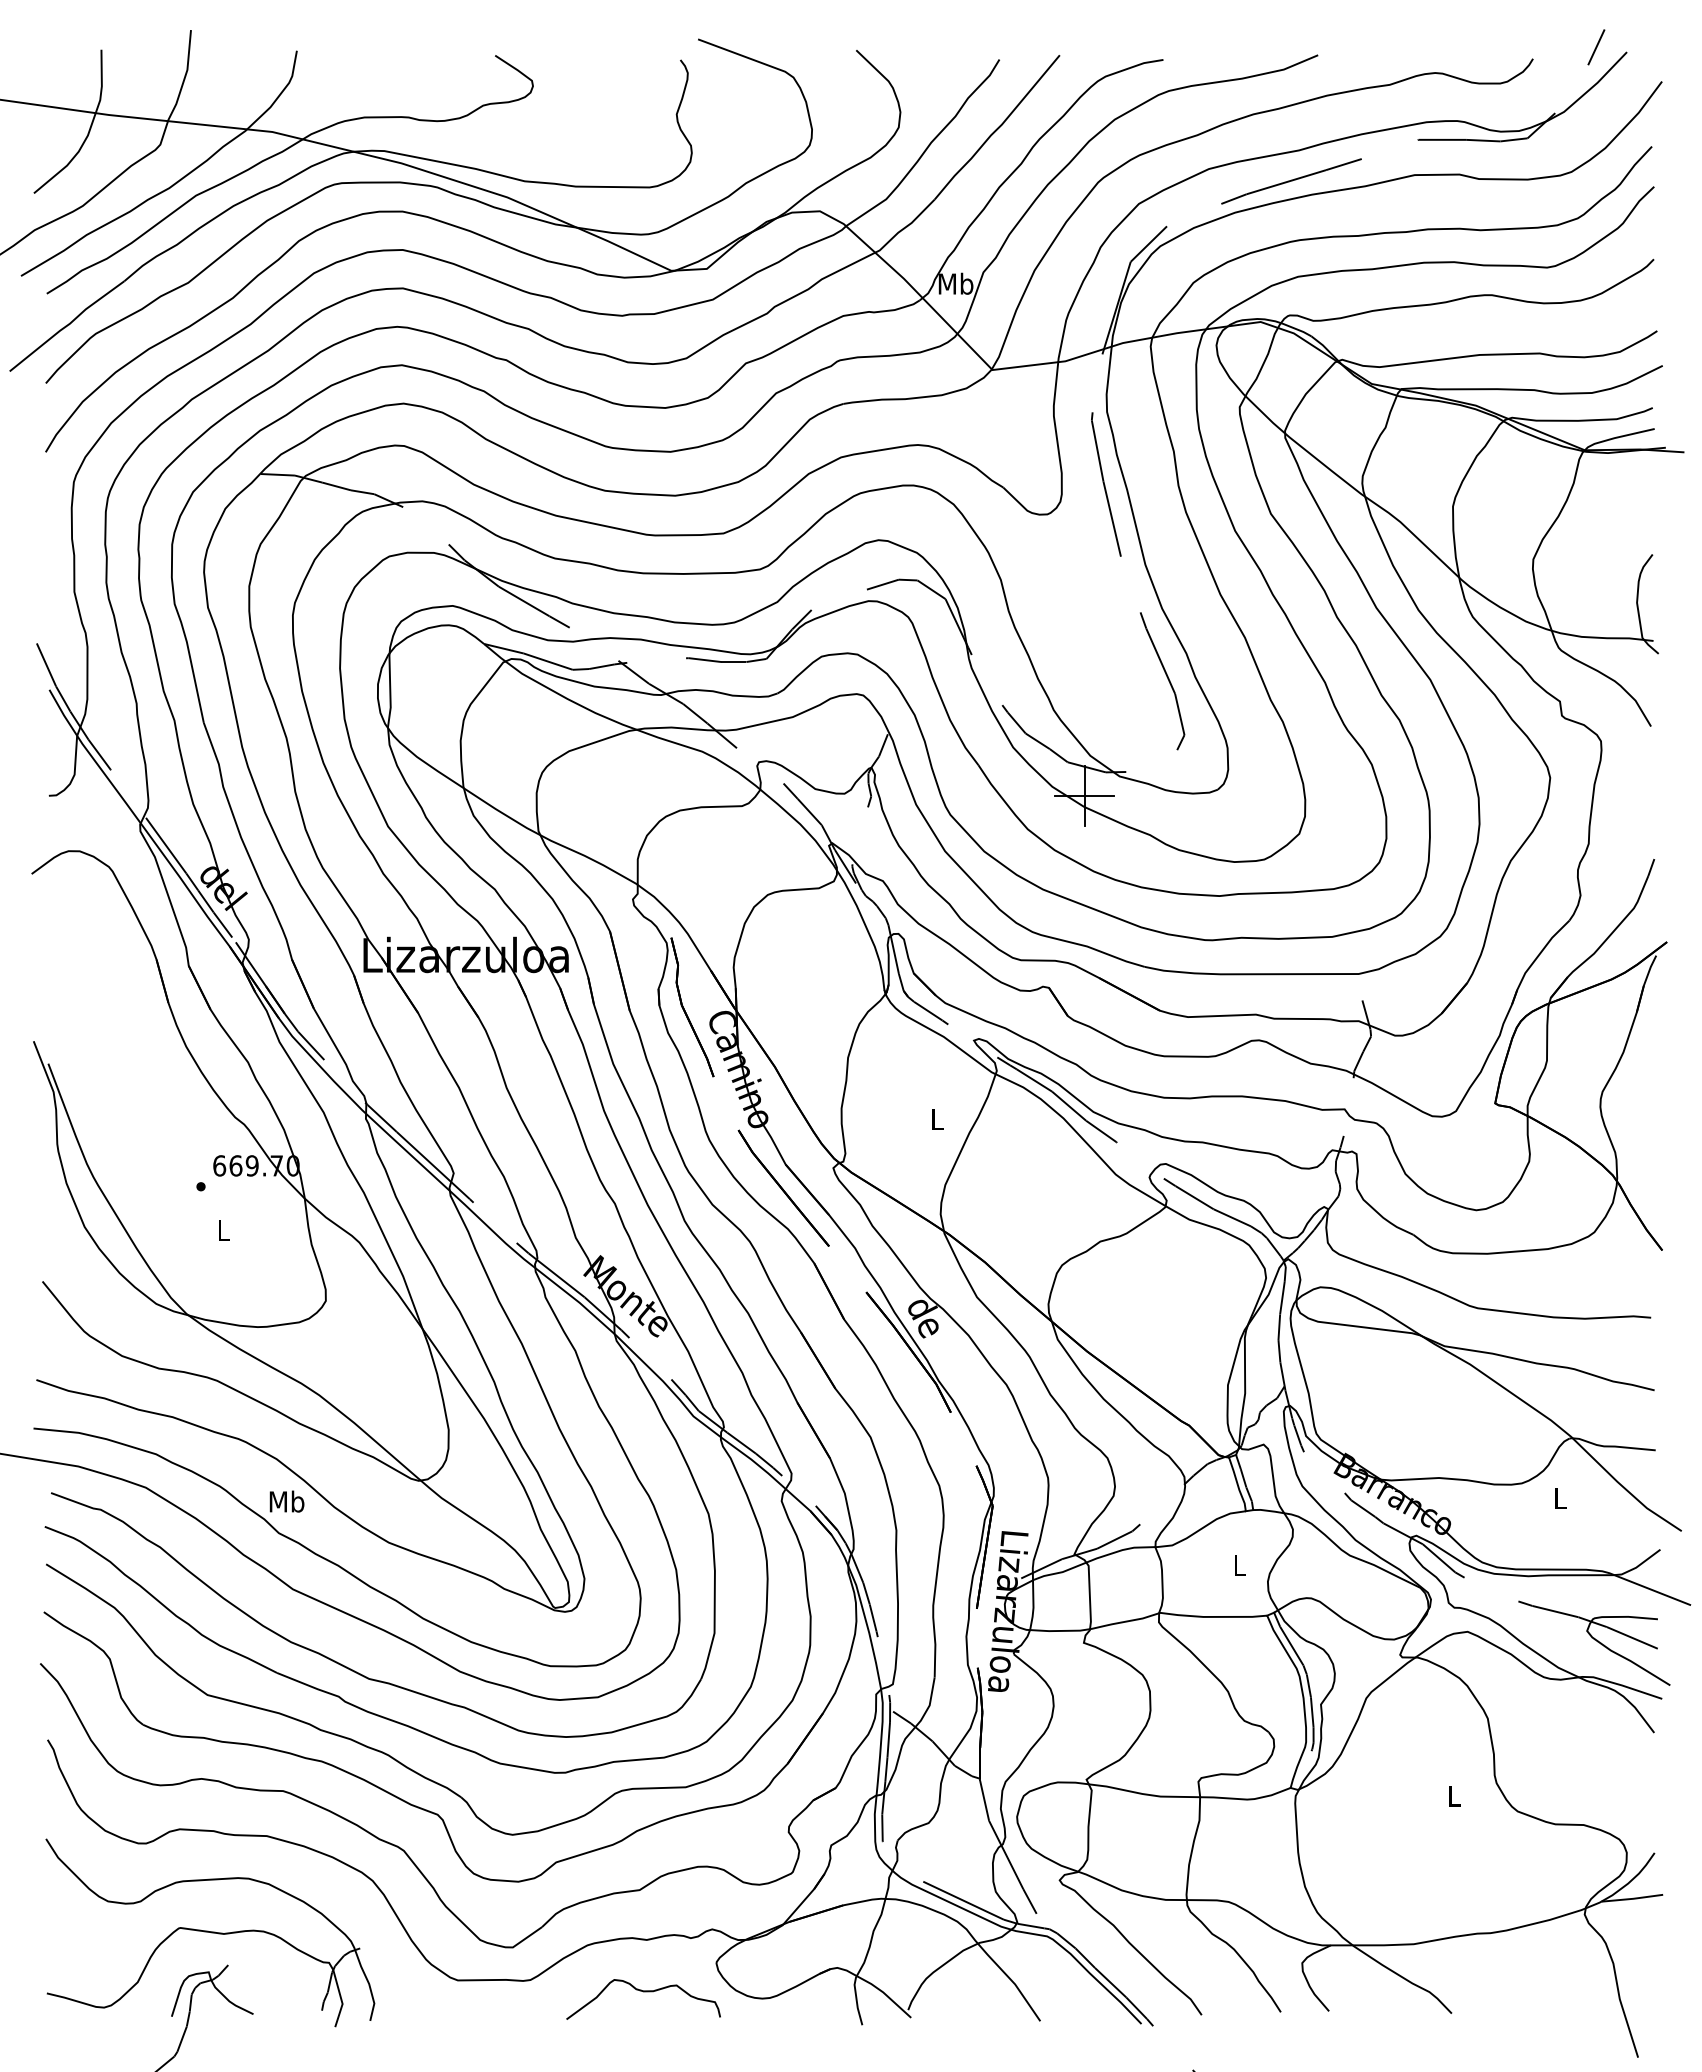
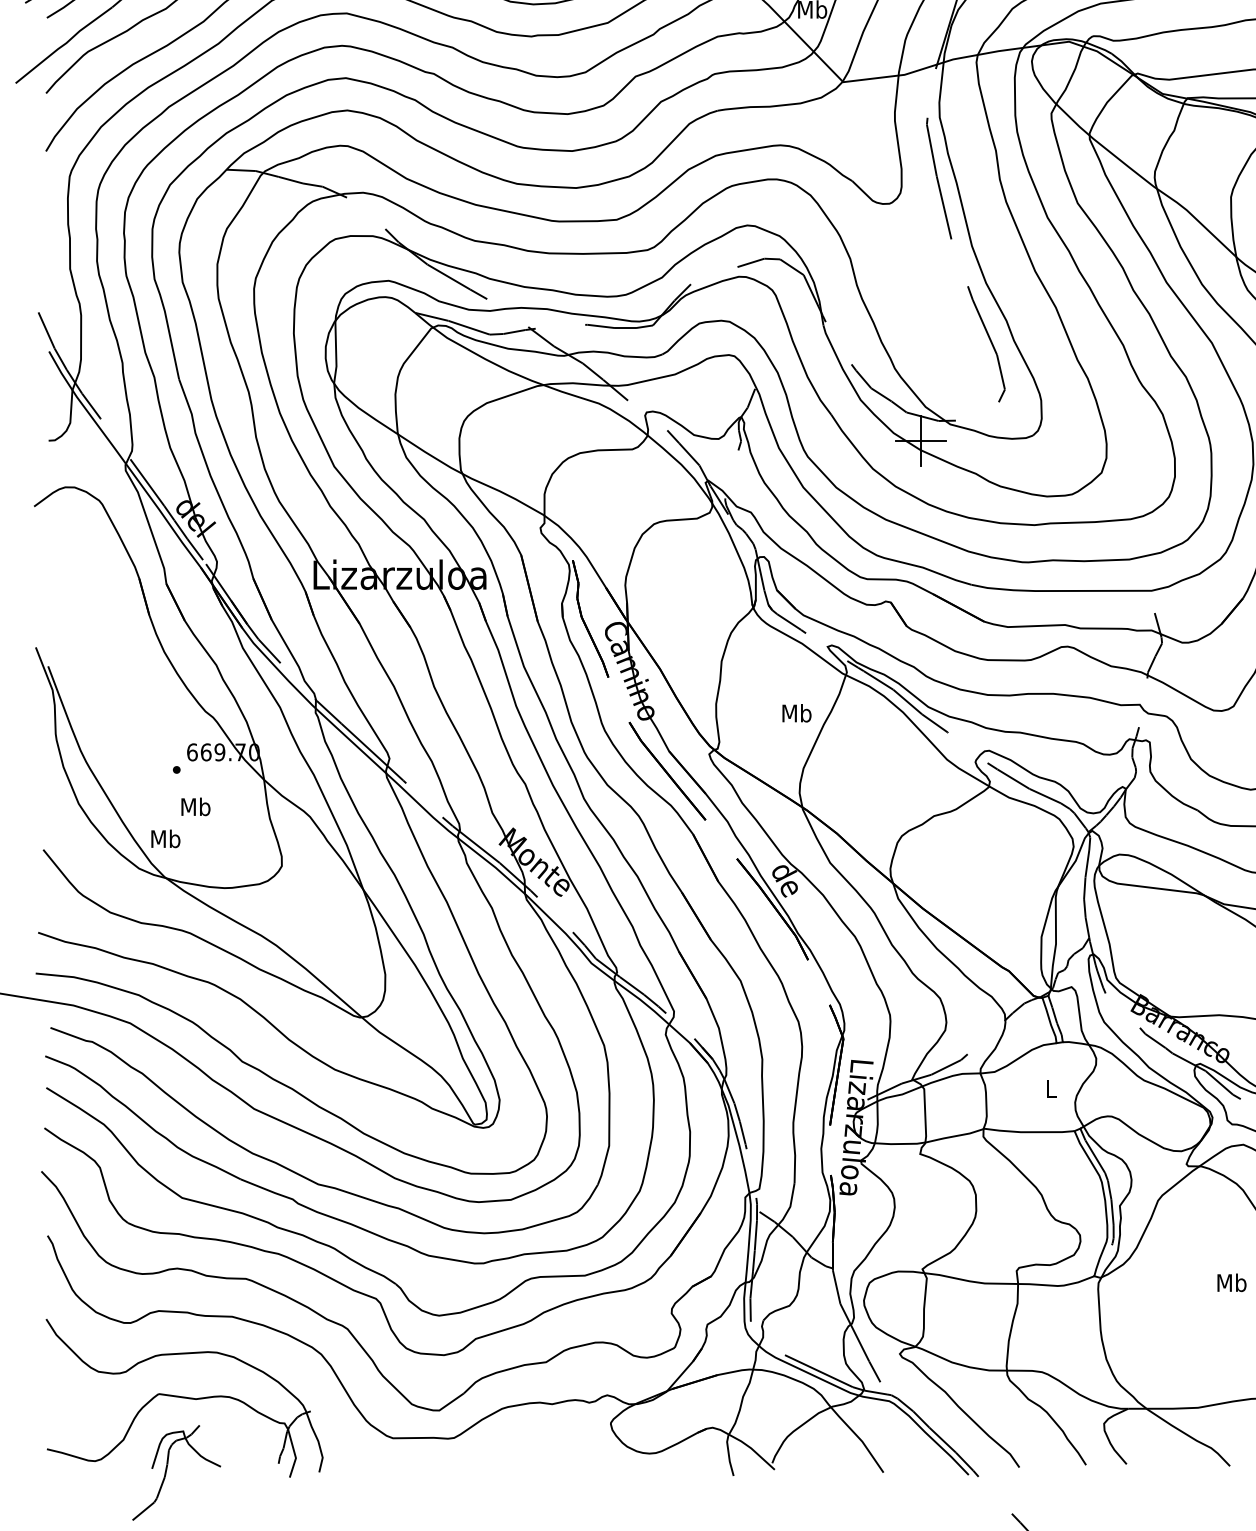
text: (937, 1119) -> (796, 713), L -> Mb
text: (223, 1230) -> (195, 806), L -> Mb
text: (286, 1501) -> (165, 838), moved
text: (1453, 1795) -> (1231, 1282), L -> Mb
curve: (643, 1992) -> (549, 1448), removed

